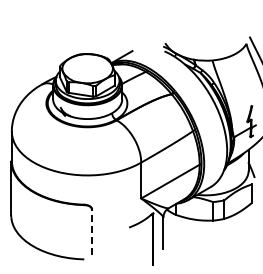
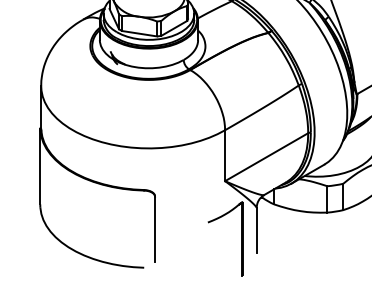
line: (91, 232) -> (154, 229), dashed -> solid

